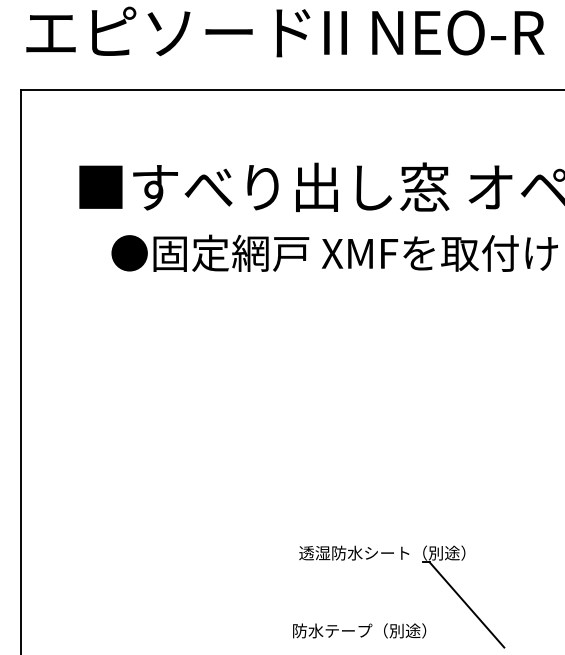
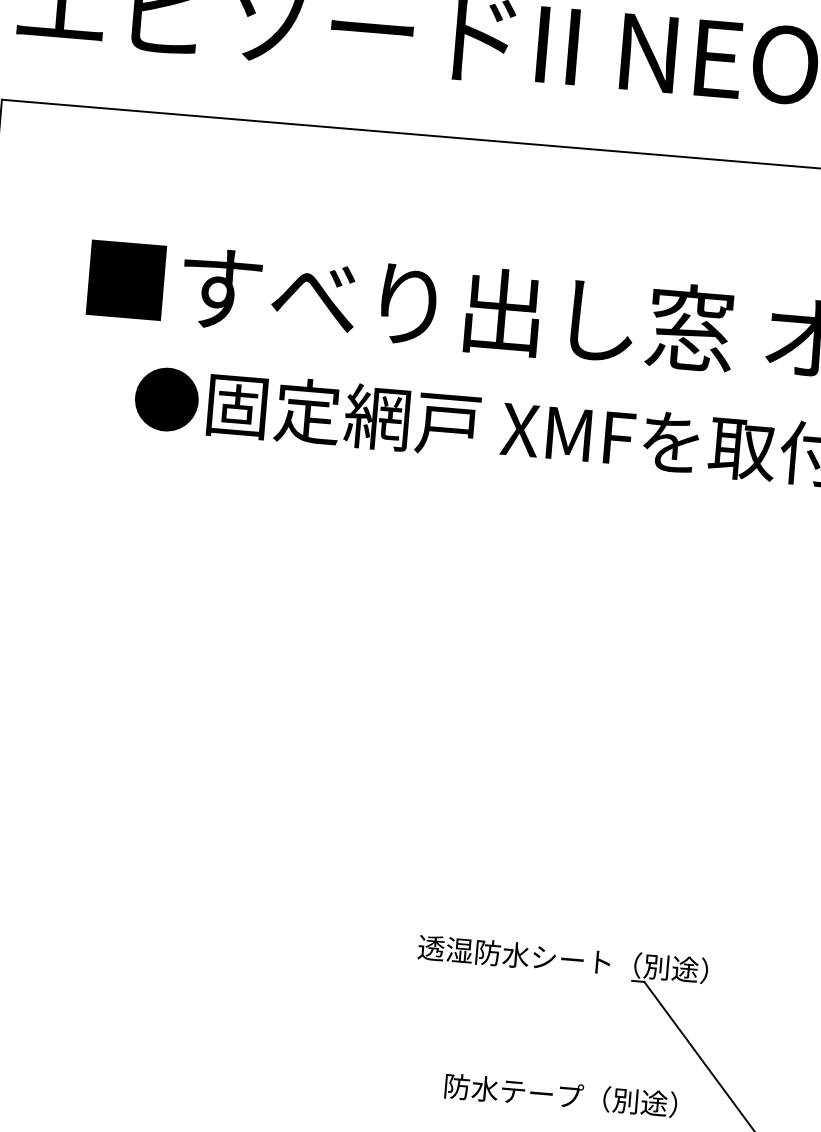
text: (359, 630) -> (560, 1094), moved

